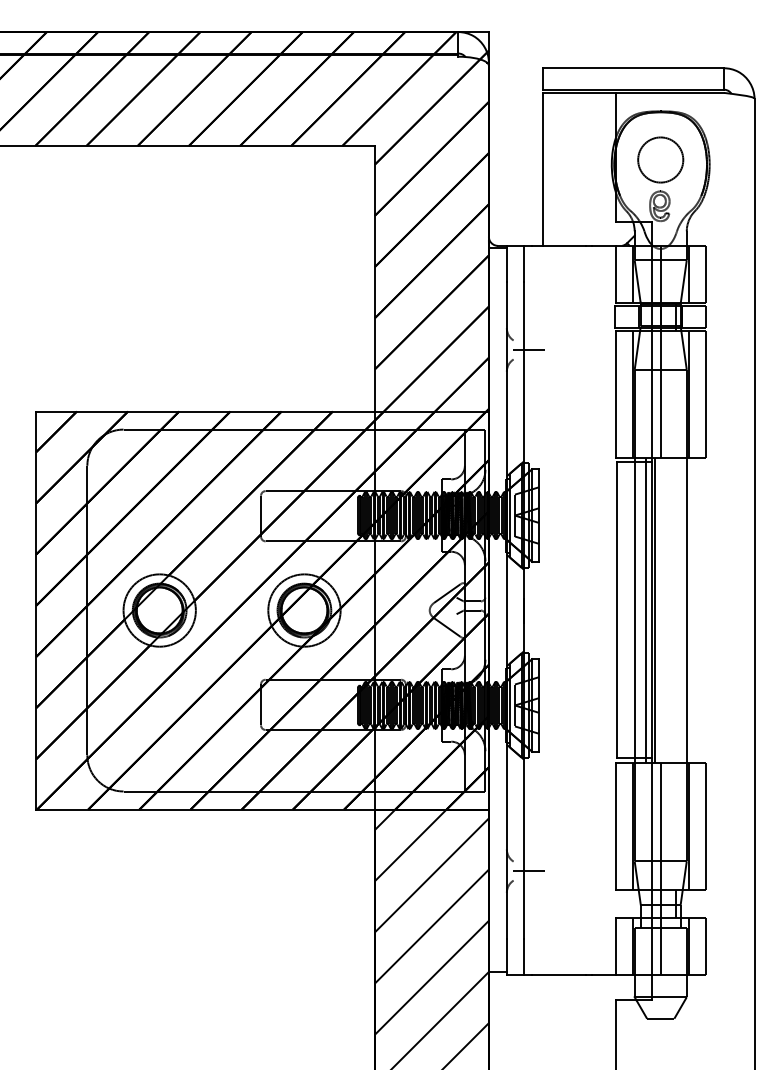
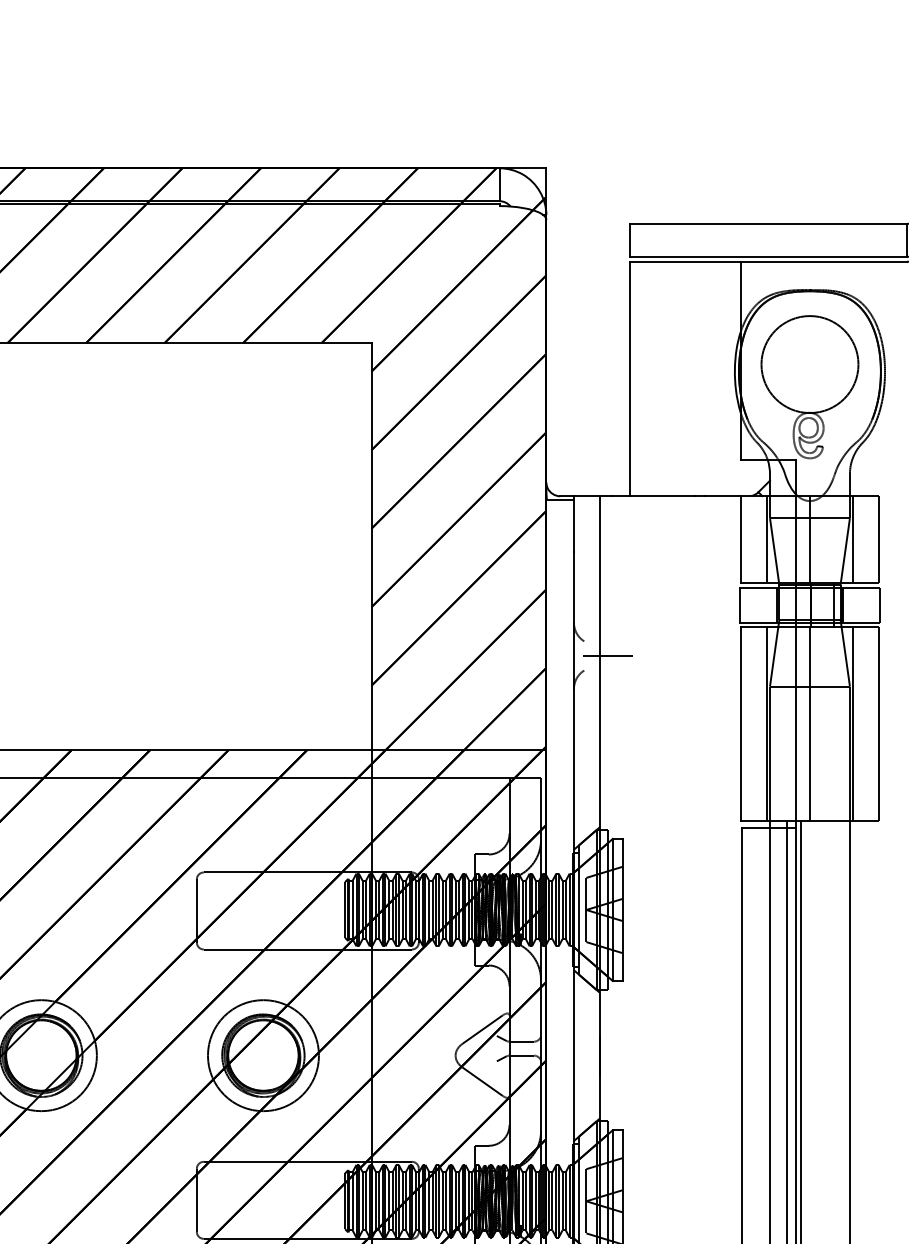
circle: (660, 159) -> (809, 363), size x1.4

